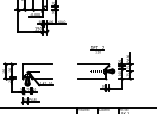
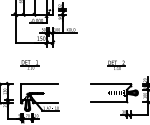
part: (29, 48) -> (30, 63), added

